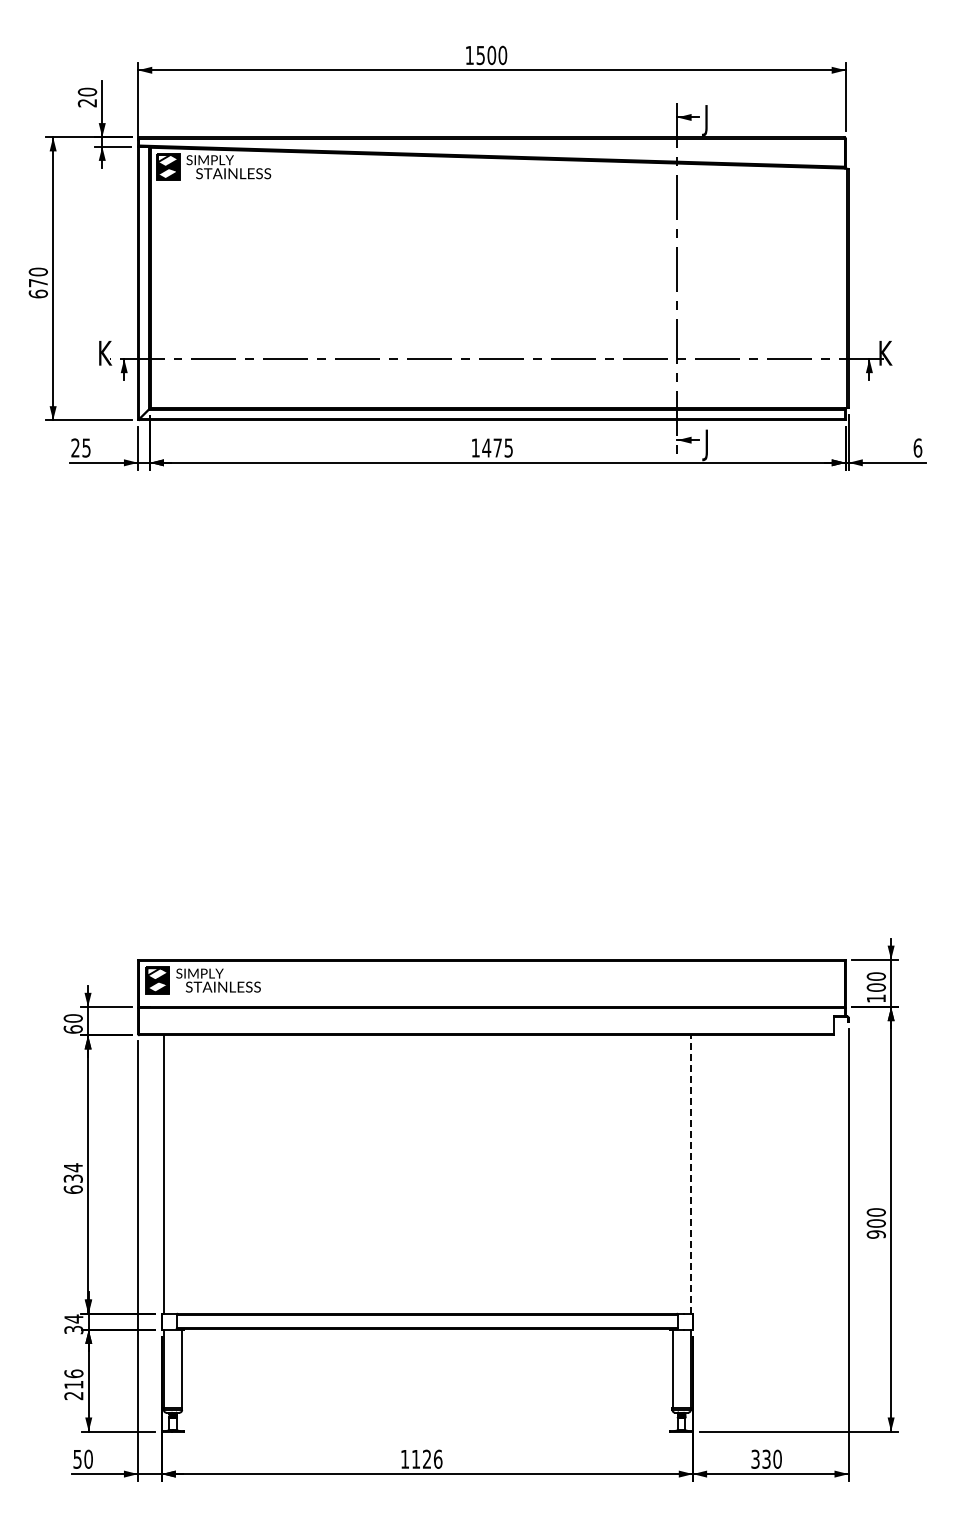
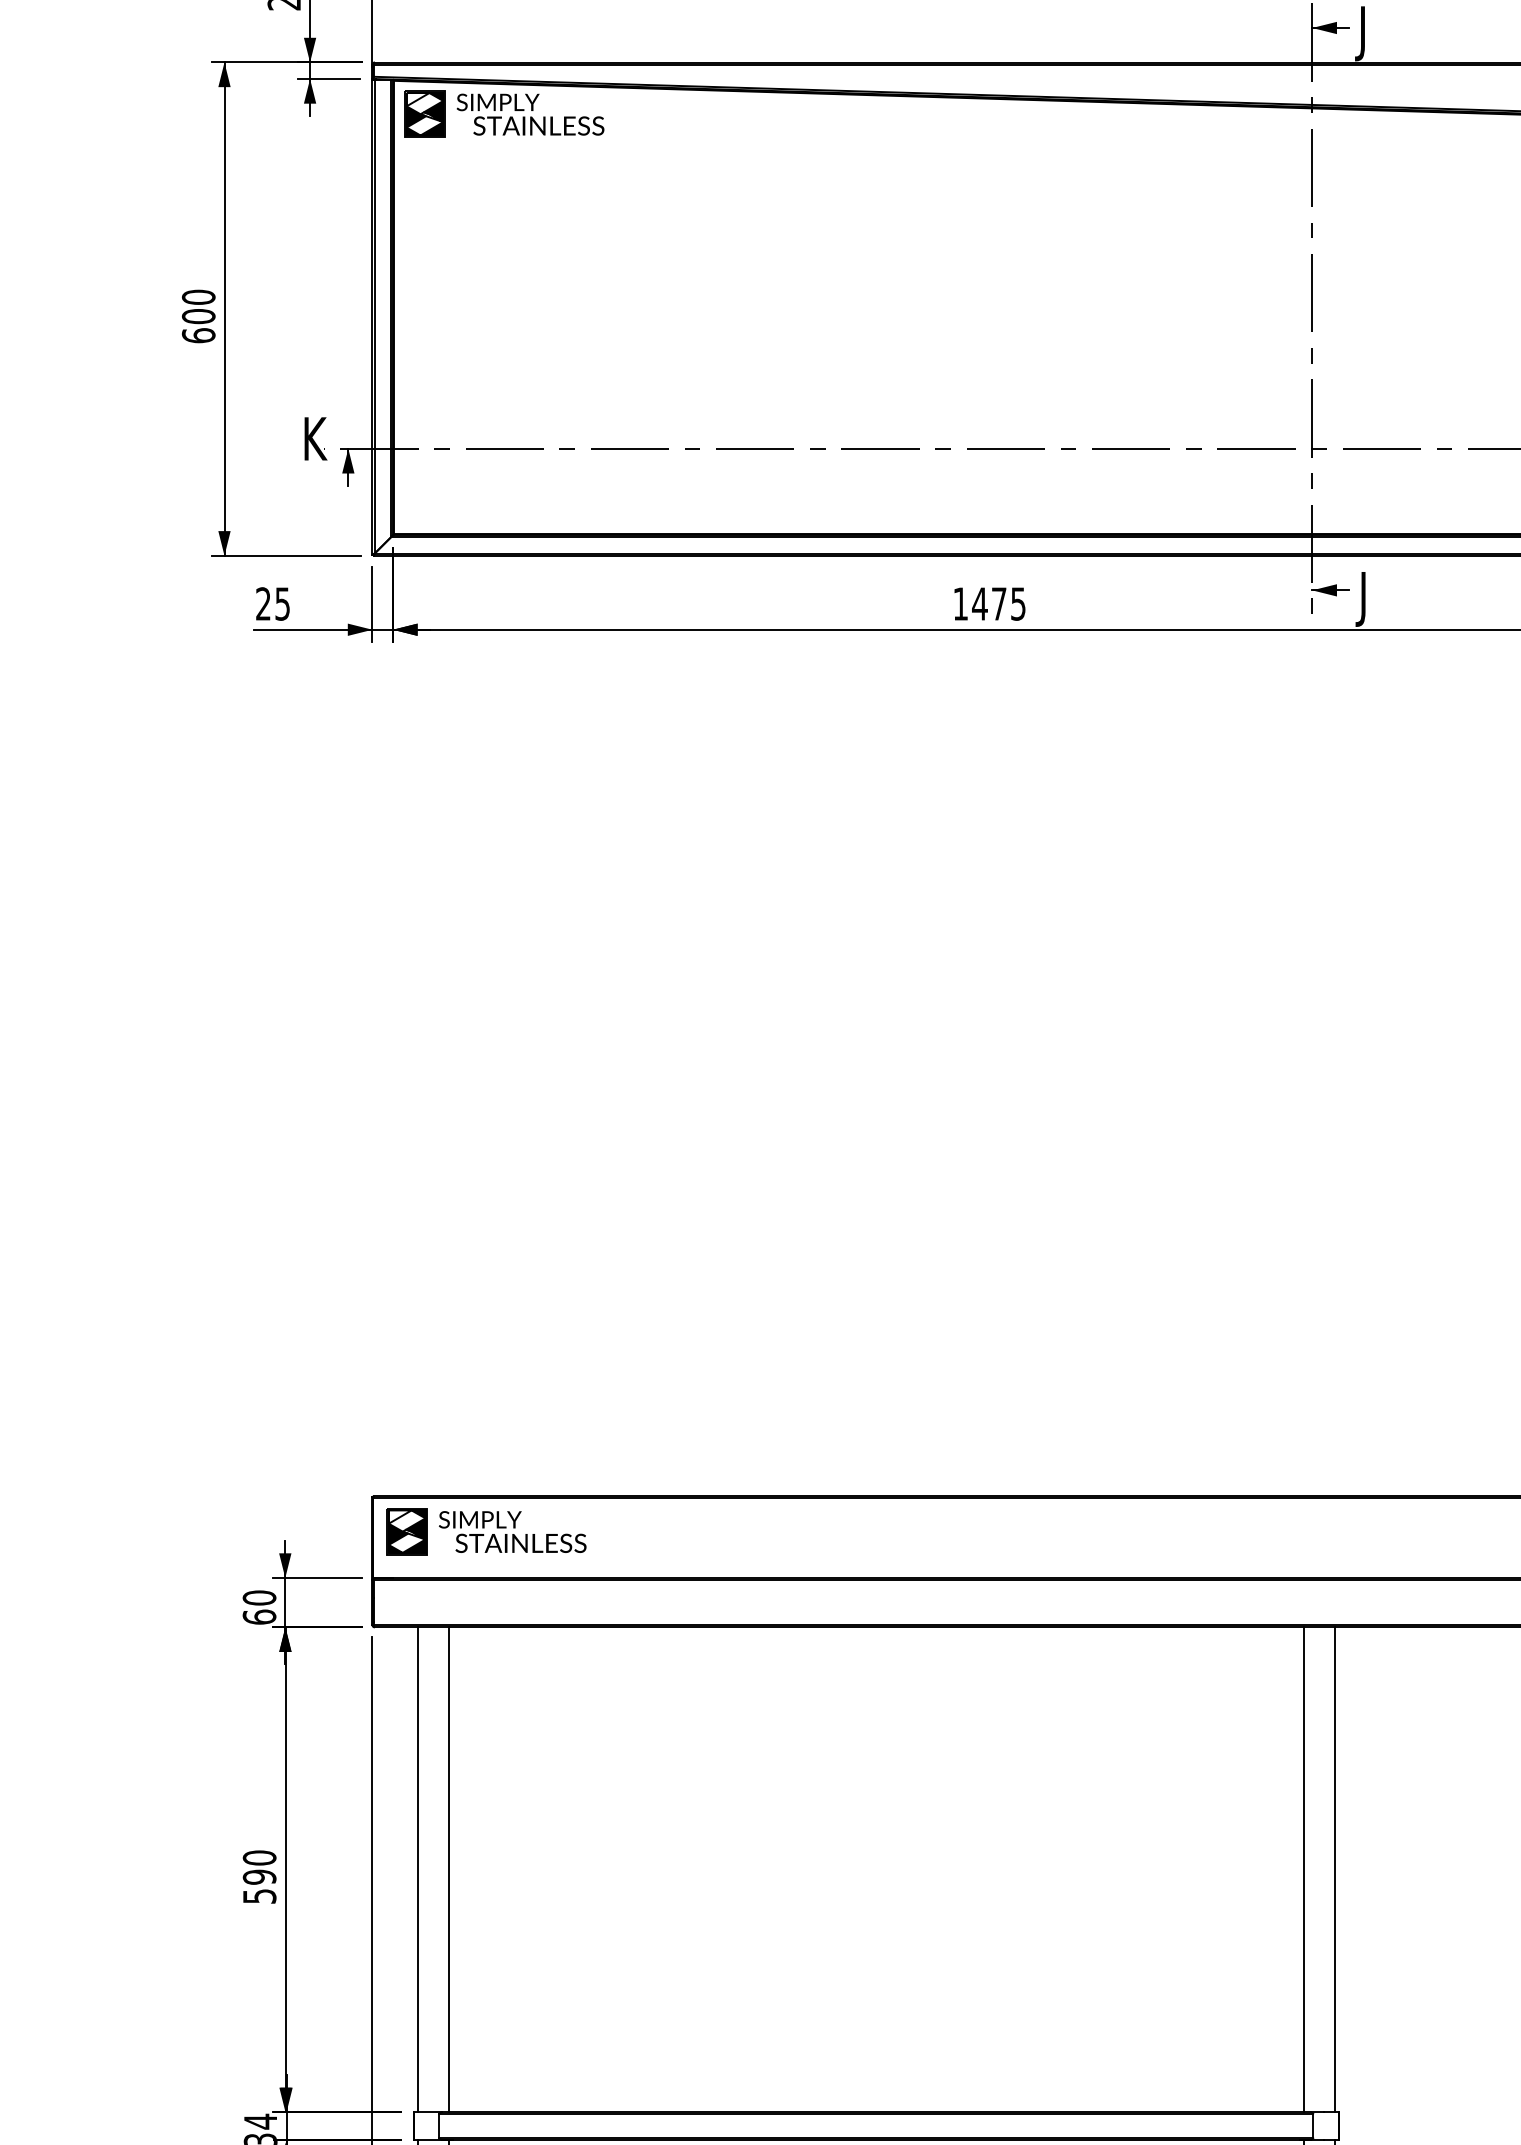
text: (37, 282) -> (197, 315), 670 -> 600
line: (181, 1174) -> (448, 1869), added
line: (672, 1174) -> (1303, 1869), added
line: (690, 1174) -> (1335, 1869), dashed -> solid
text: (72, 1178) -> (258, 1876), 634 -> 590

